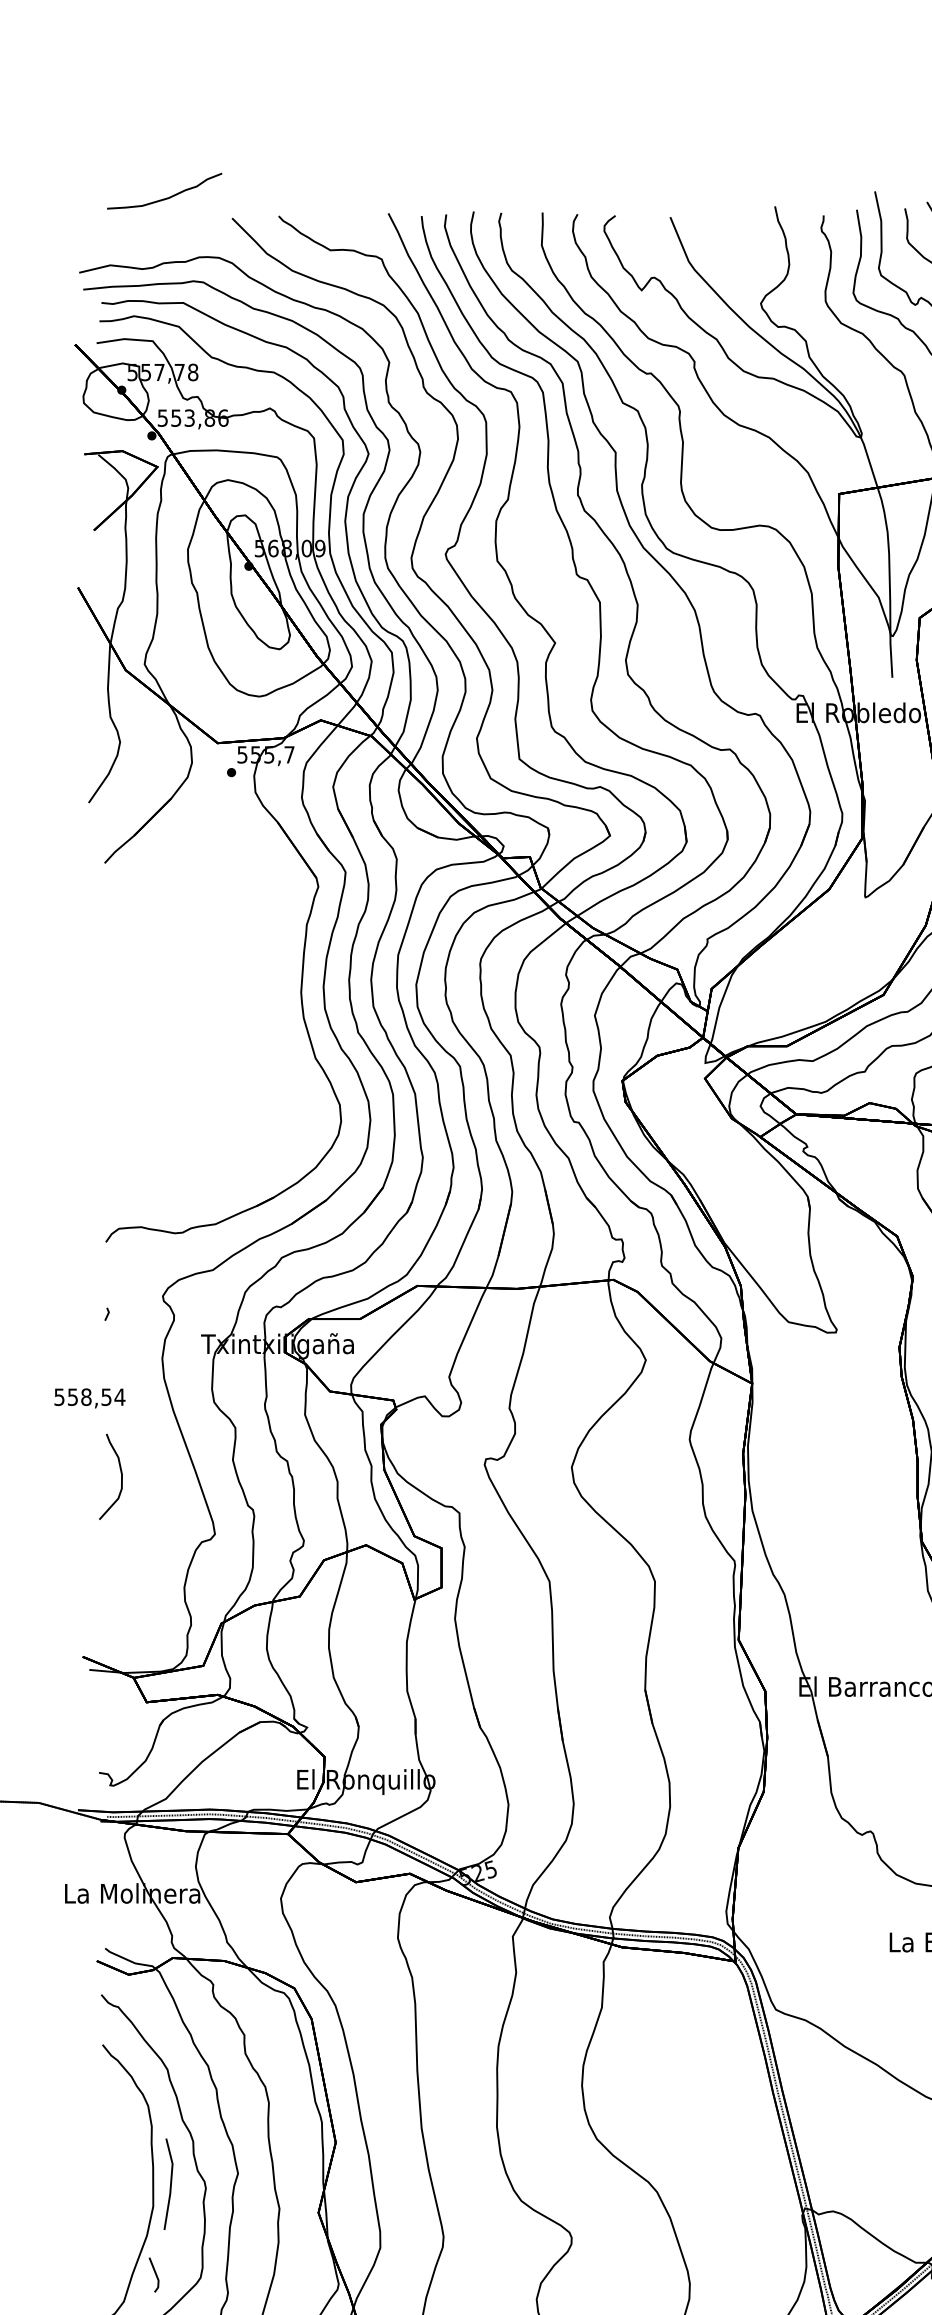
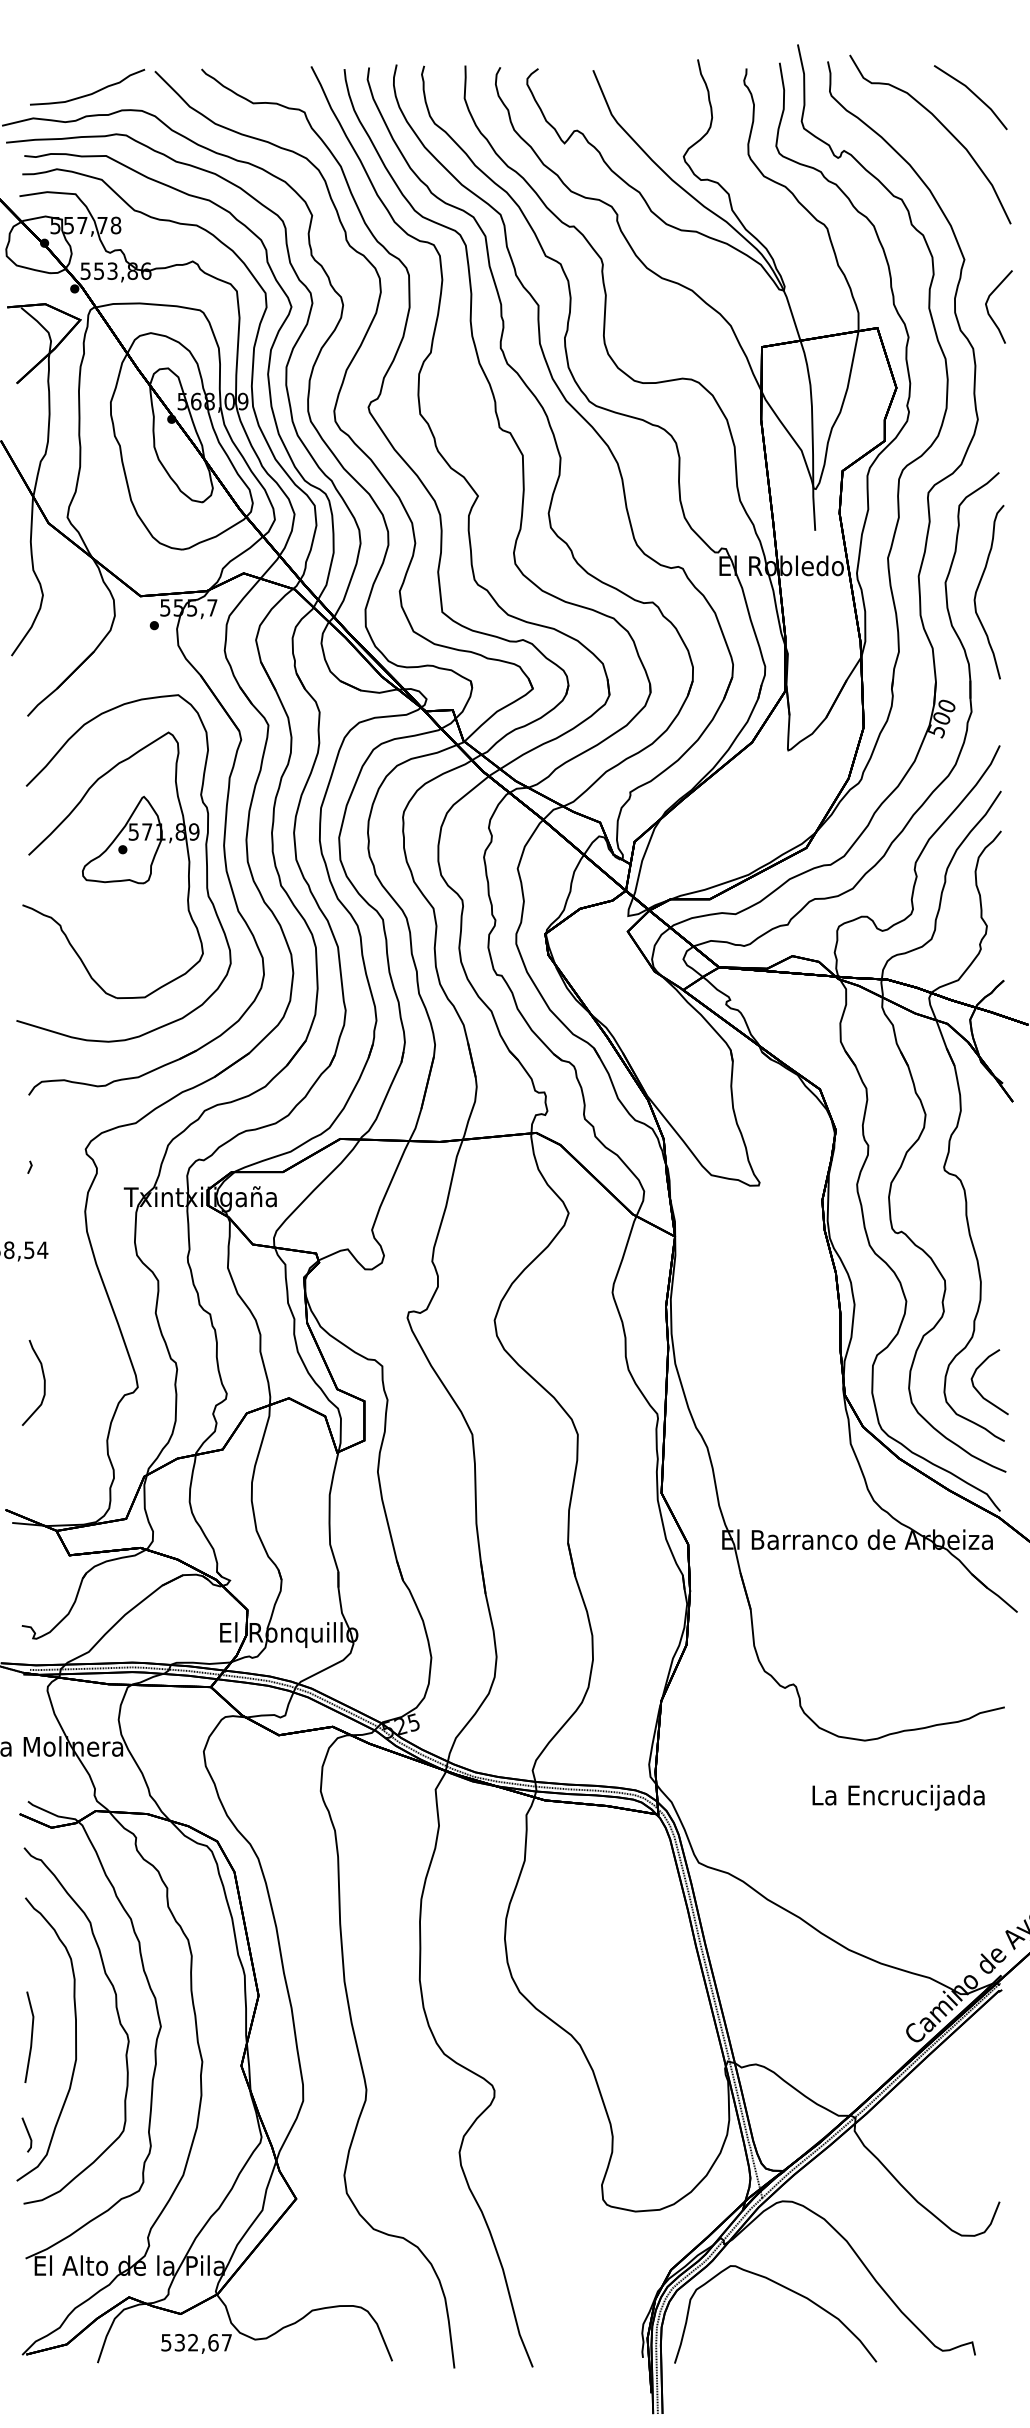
curve: (166, 197) -> (89, 93), moved
part: (200, 1015) -> (123, 868), added
curve: (120, 1476) -> (43, 1382), moved
line: (170, 2183) -> (31, 2036), moved
line: (154, 2273) -> (27, 2133), moved

